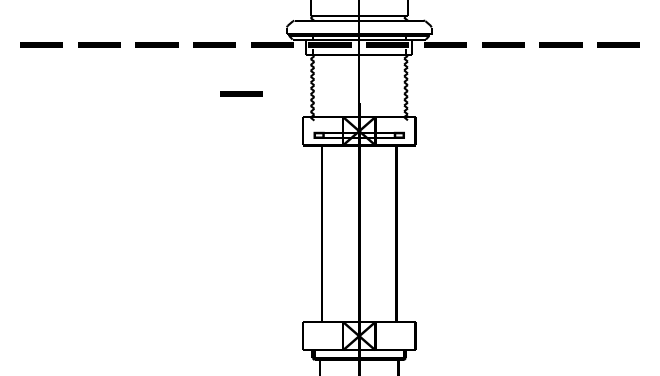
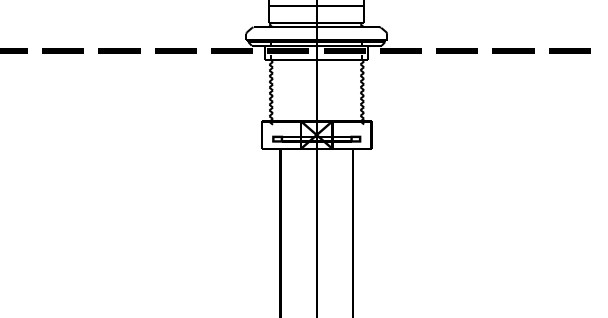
line: (241, 93) -> (201, 98), removed

